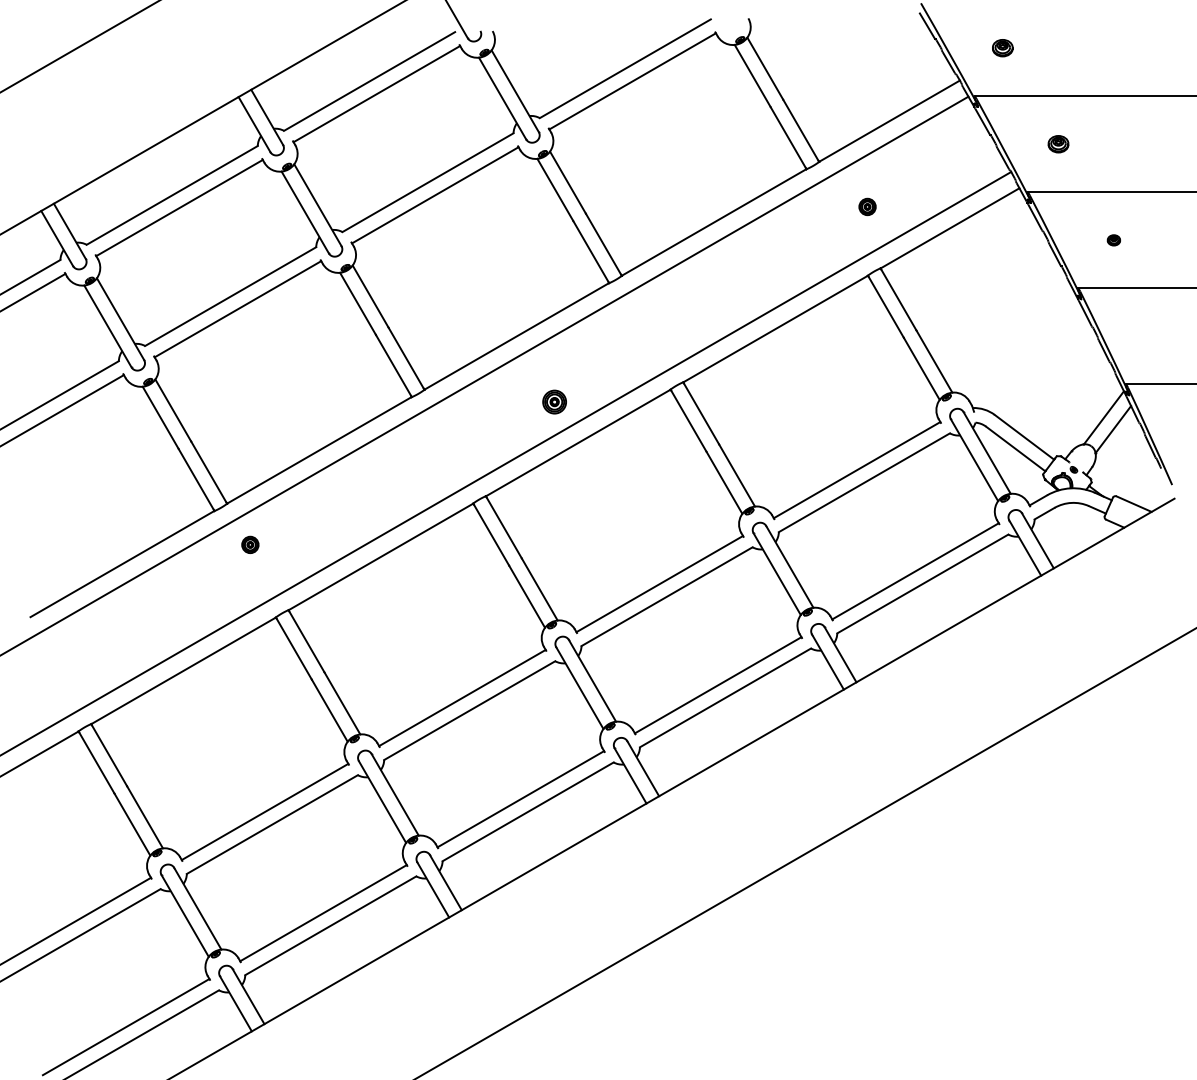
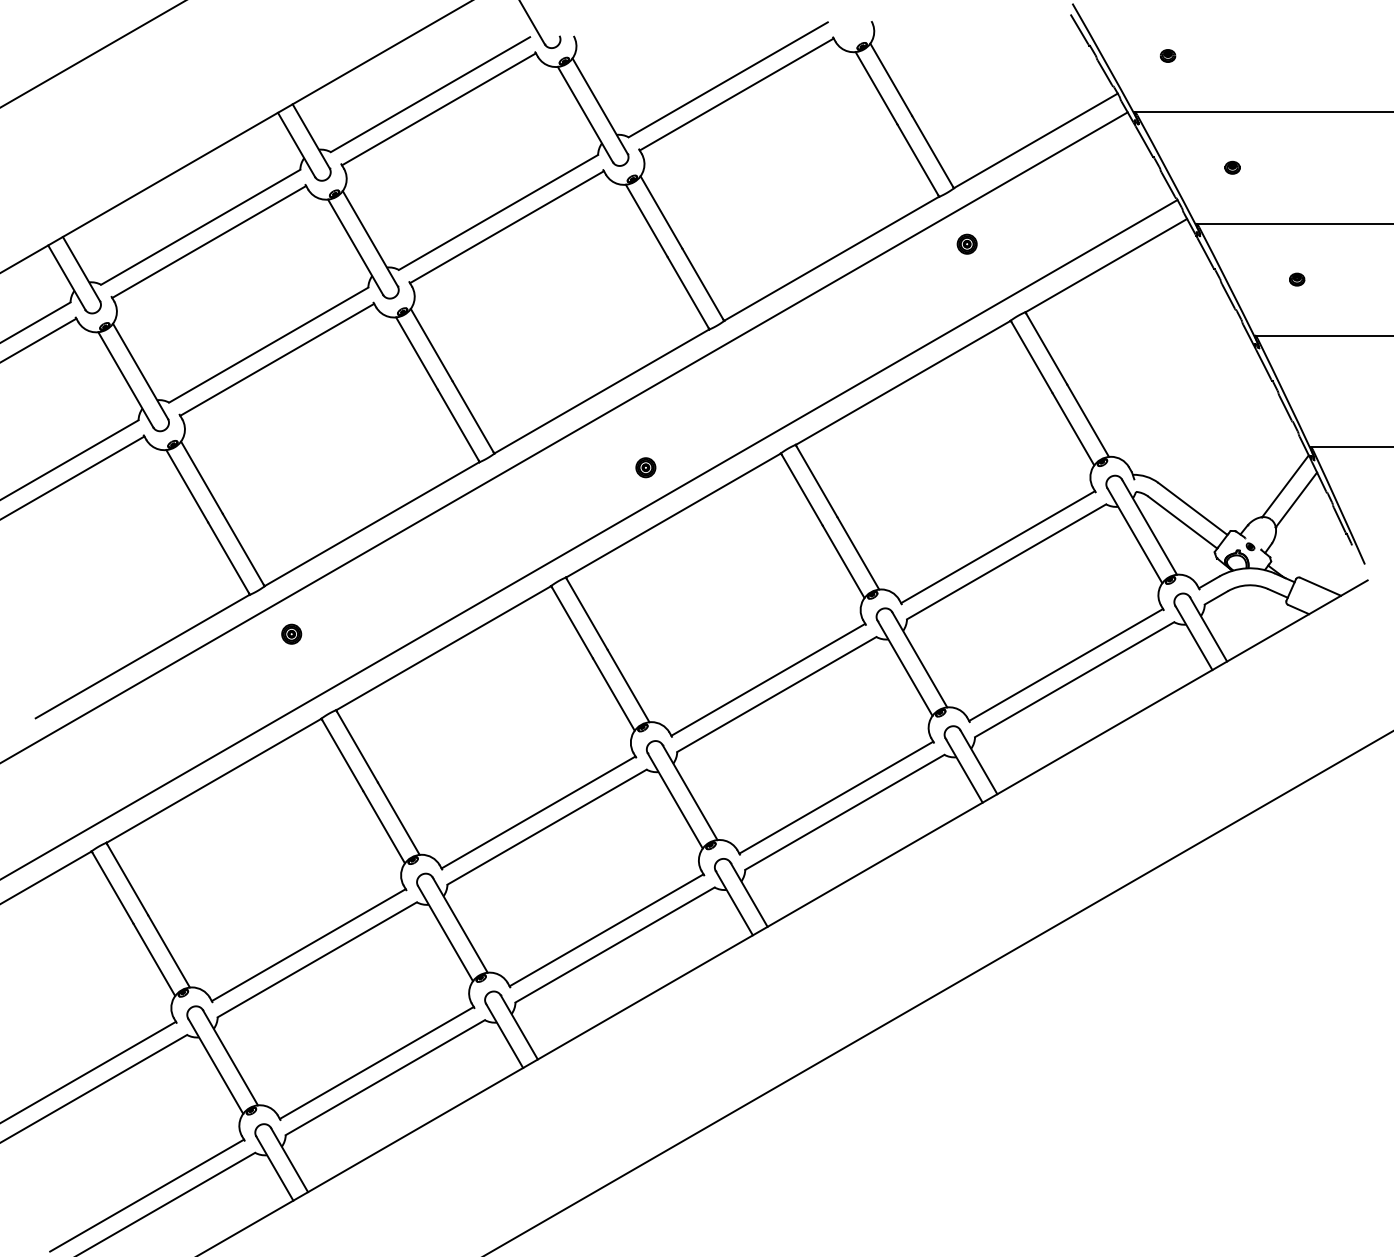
part: (1003, 48) -> (1168, 56), size x0.62
part: (1058, 144) -> (1232, 168), size x0.62
part: (867, 206) -> (967, 243), moved
part: (554, 401) -> (645, 467), size x0.71

